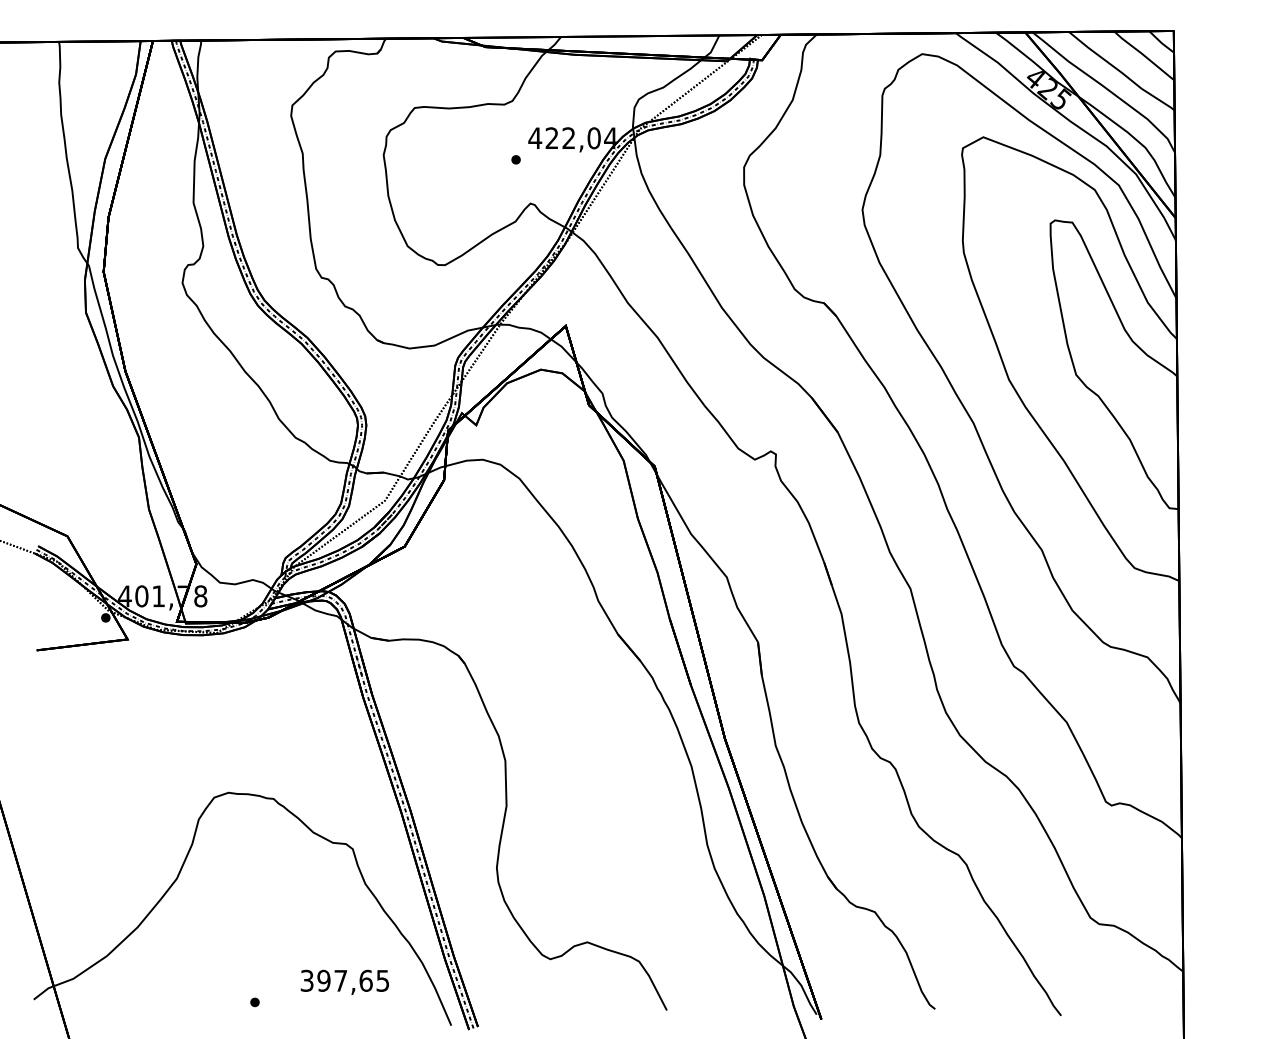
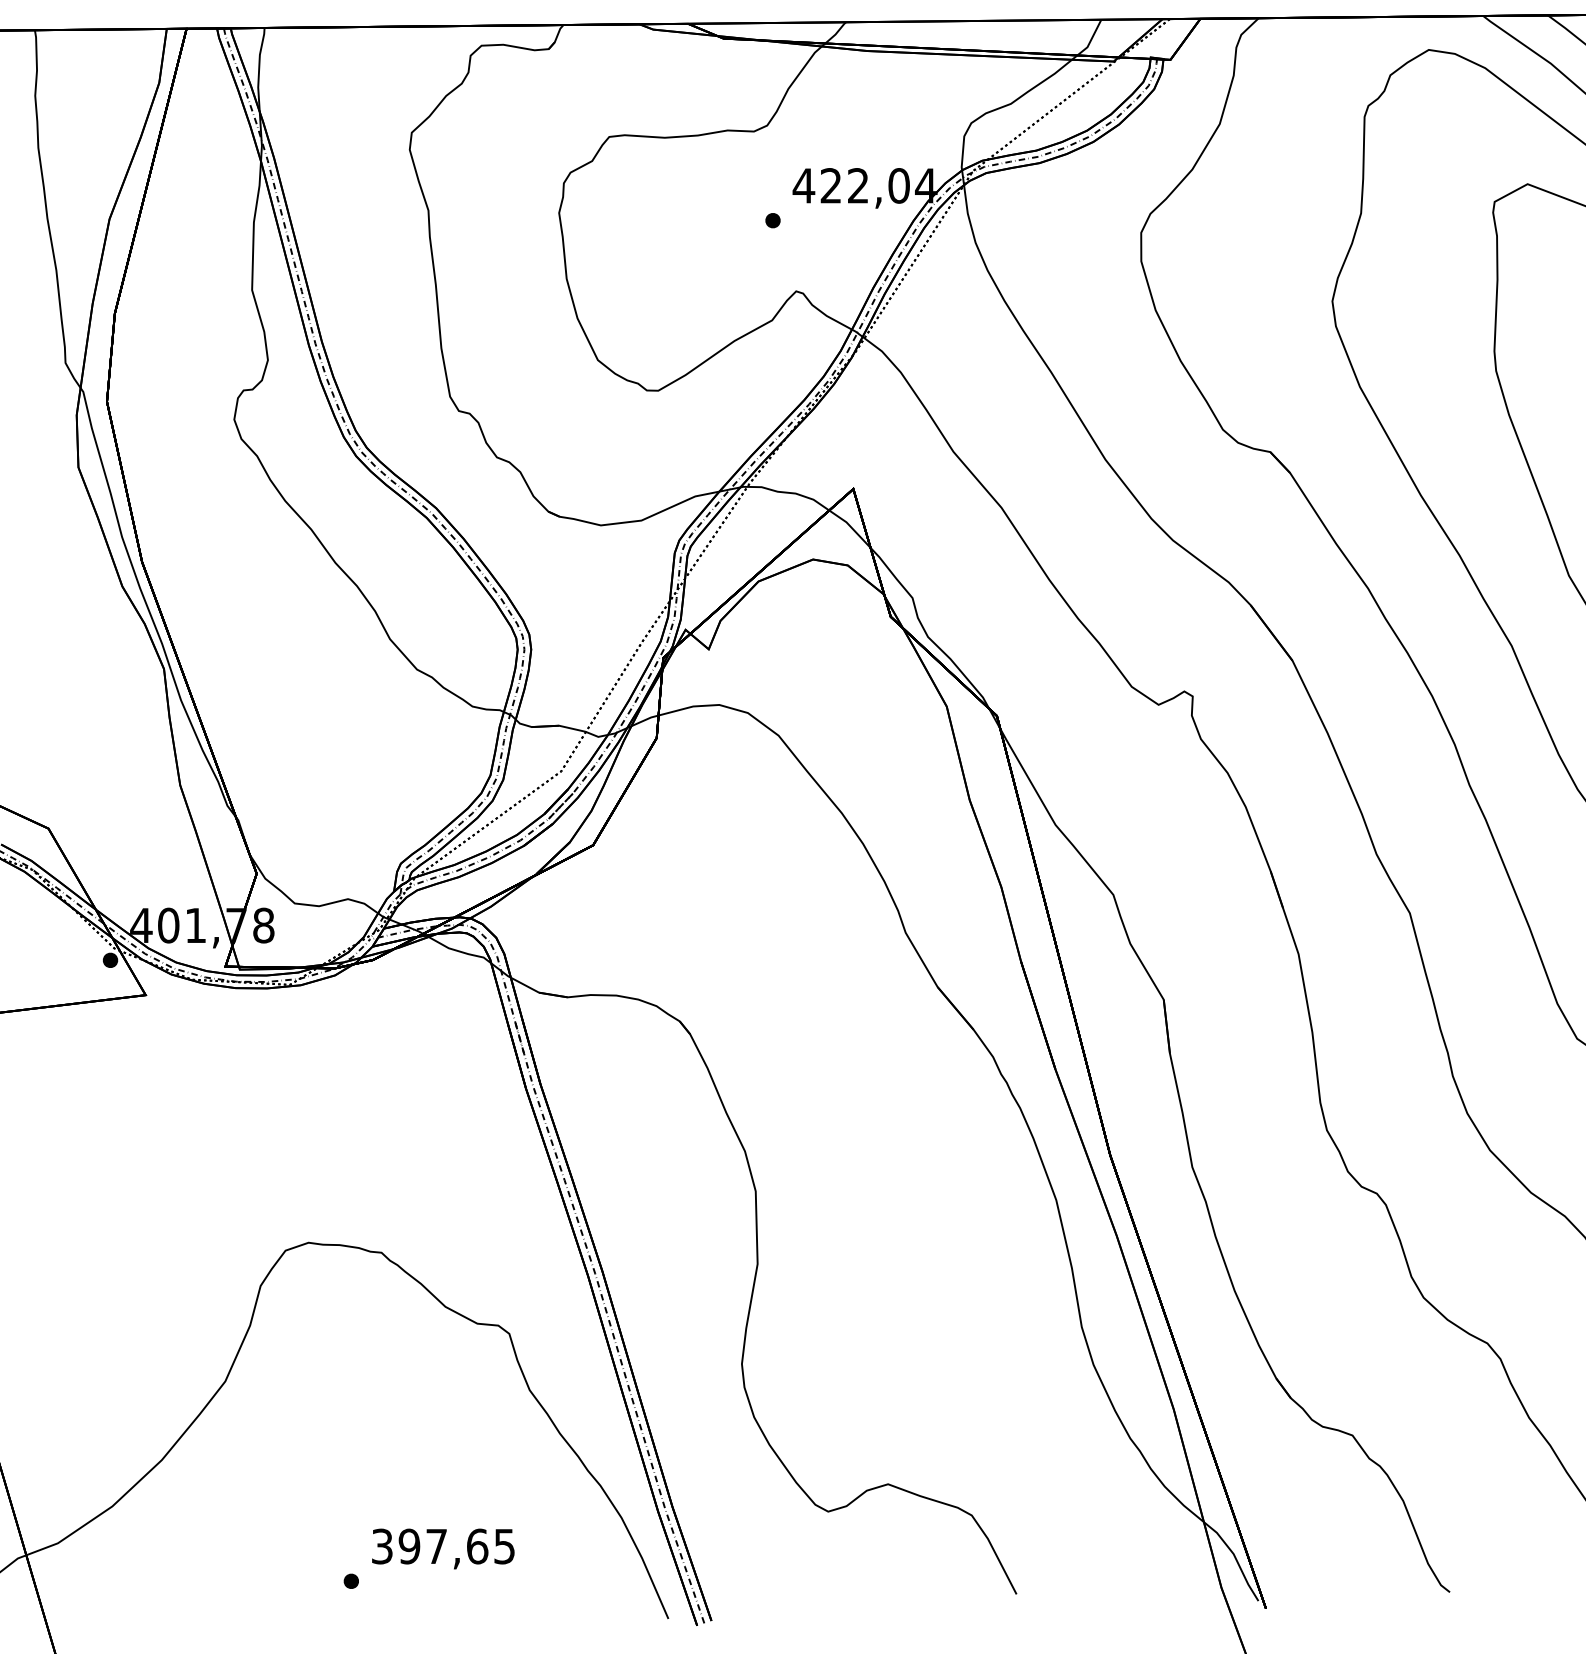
text: (344, 981) -> (442, 1547), moved

